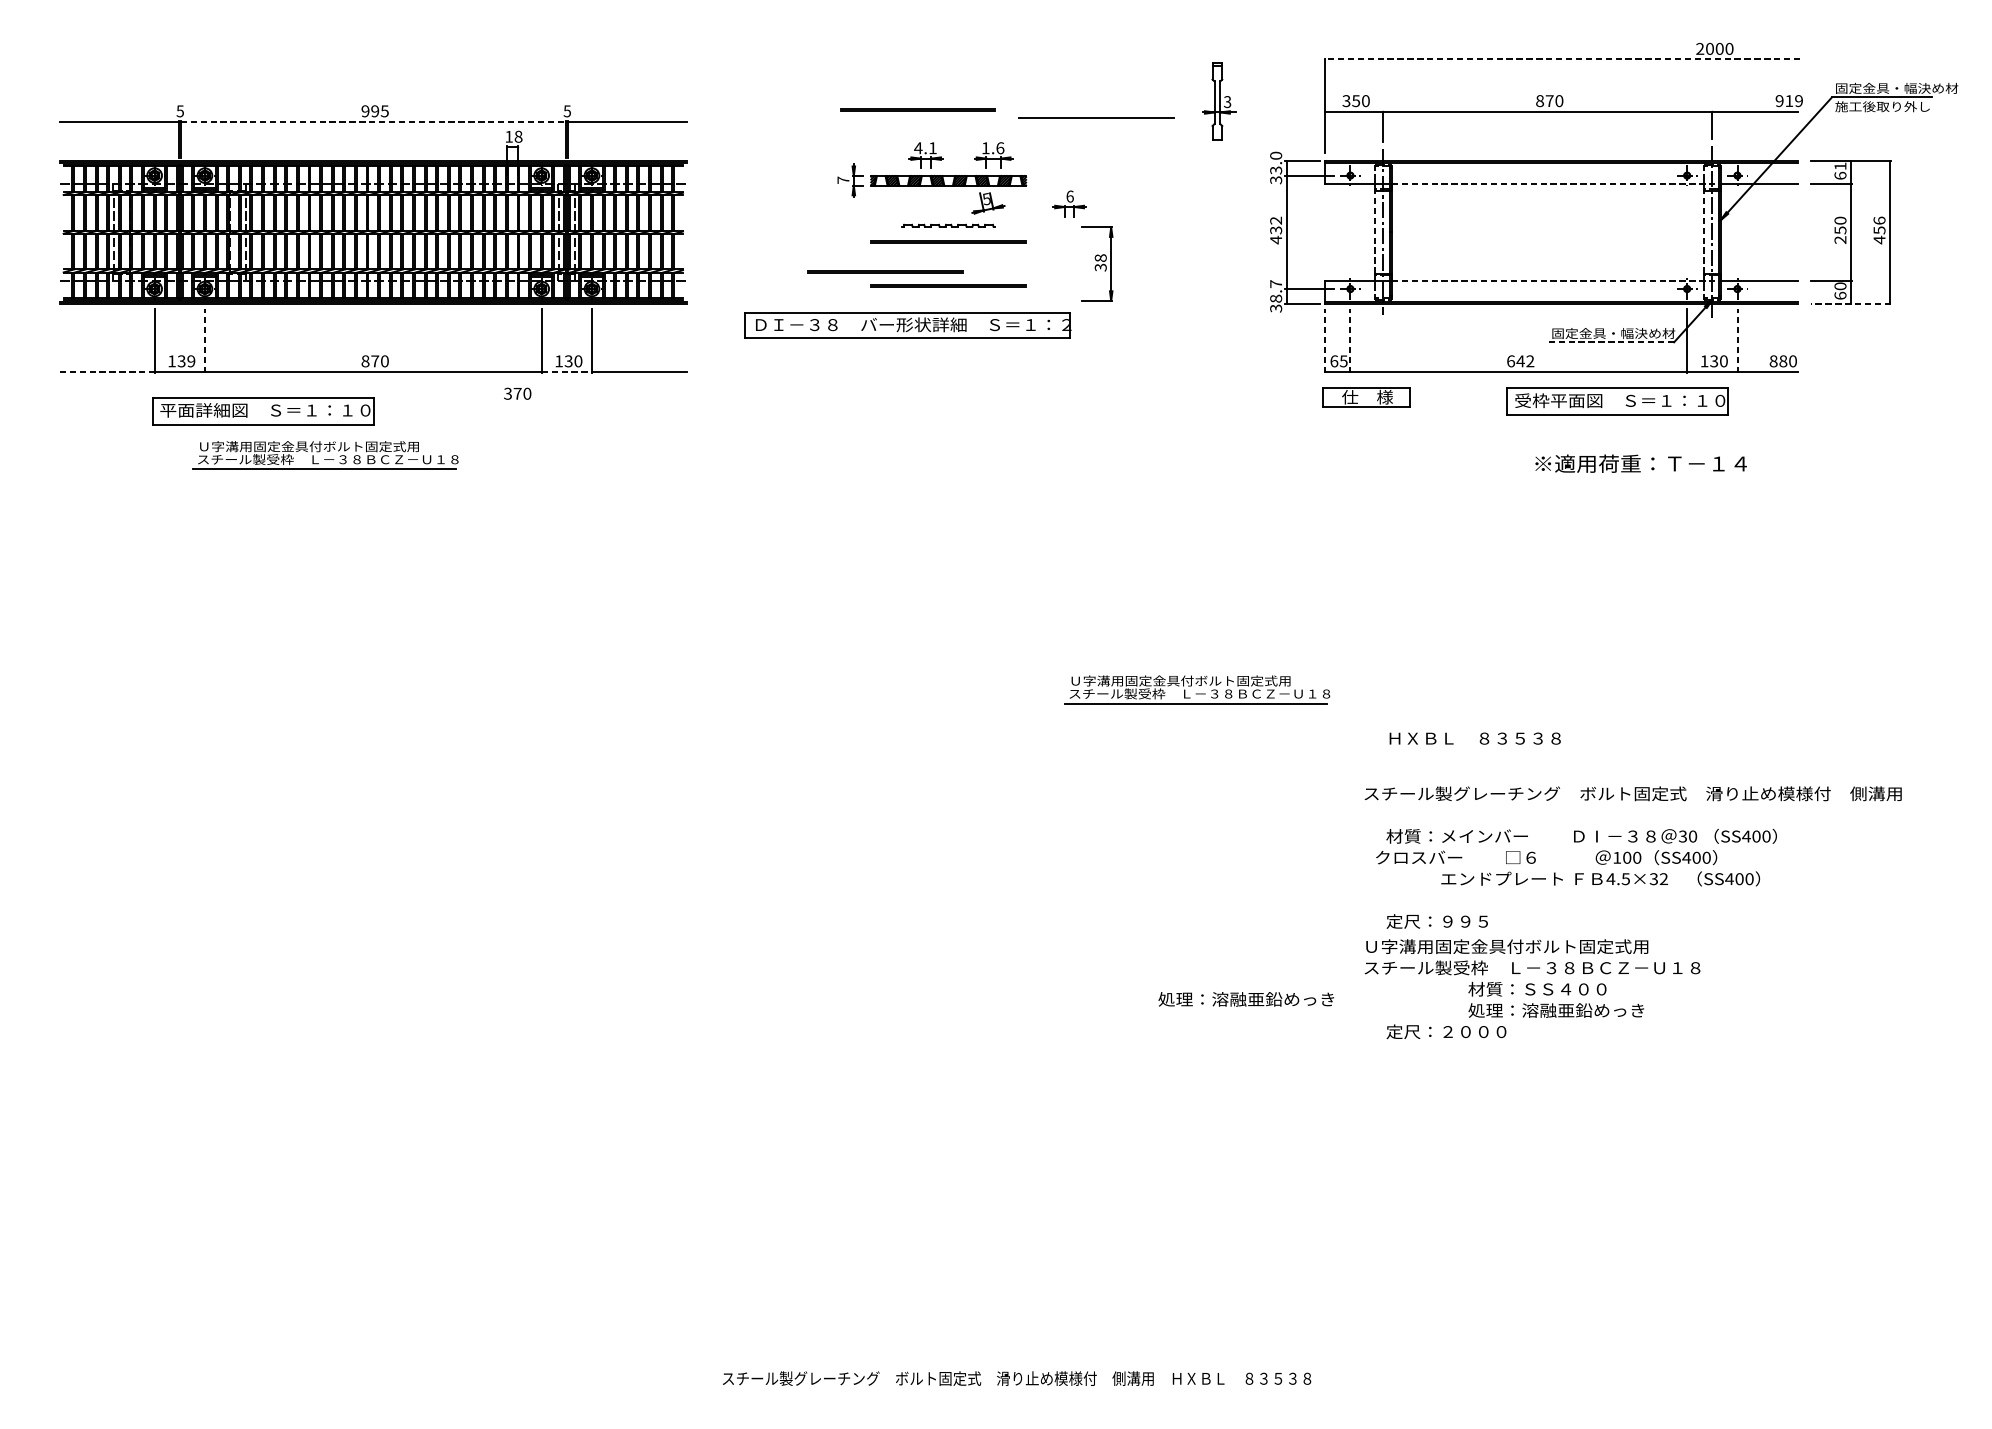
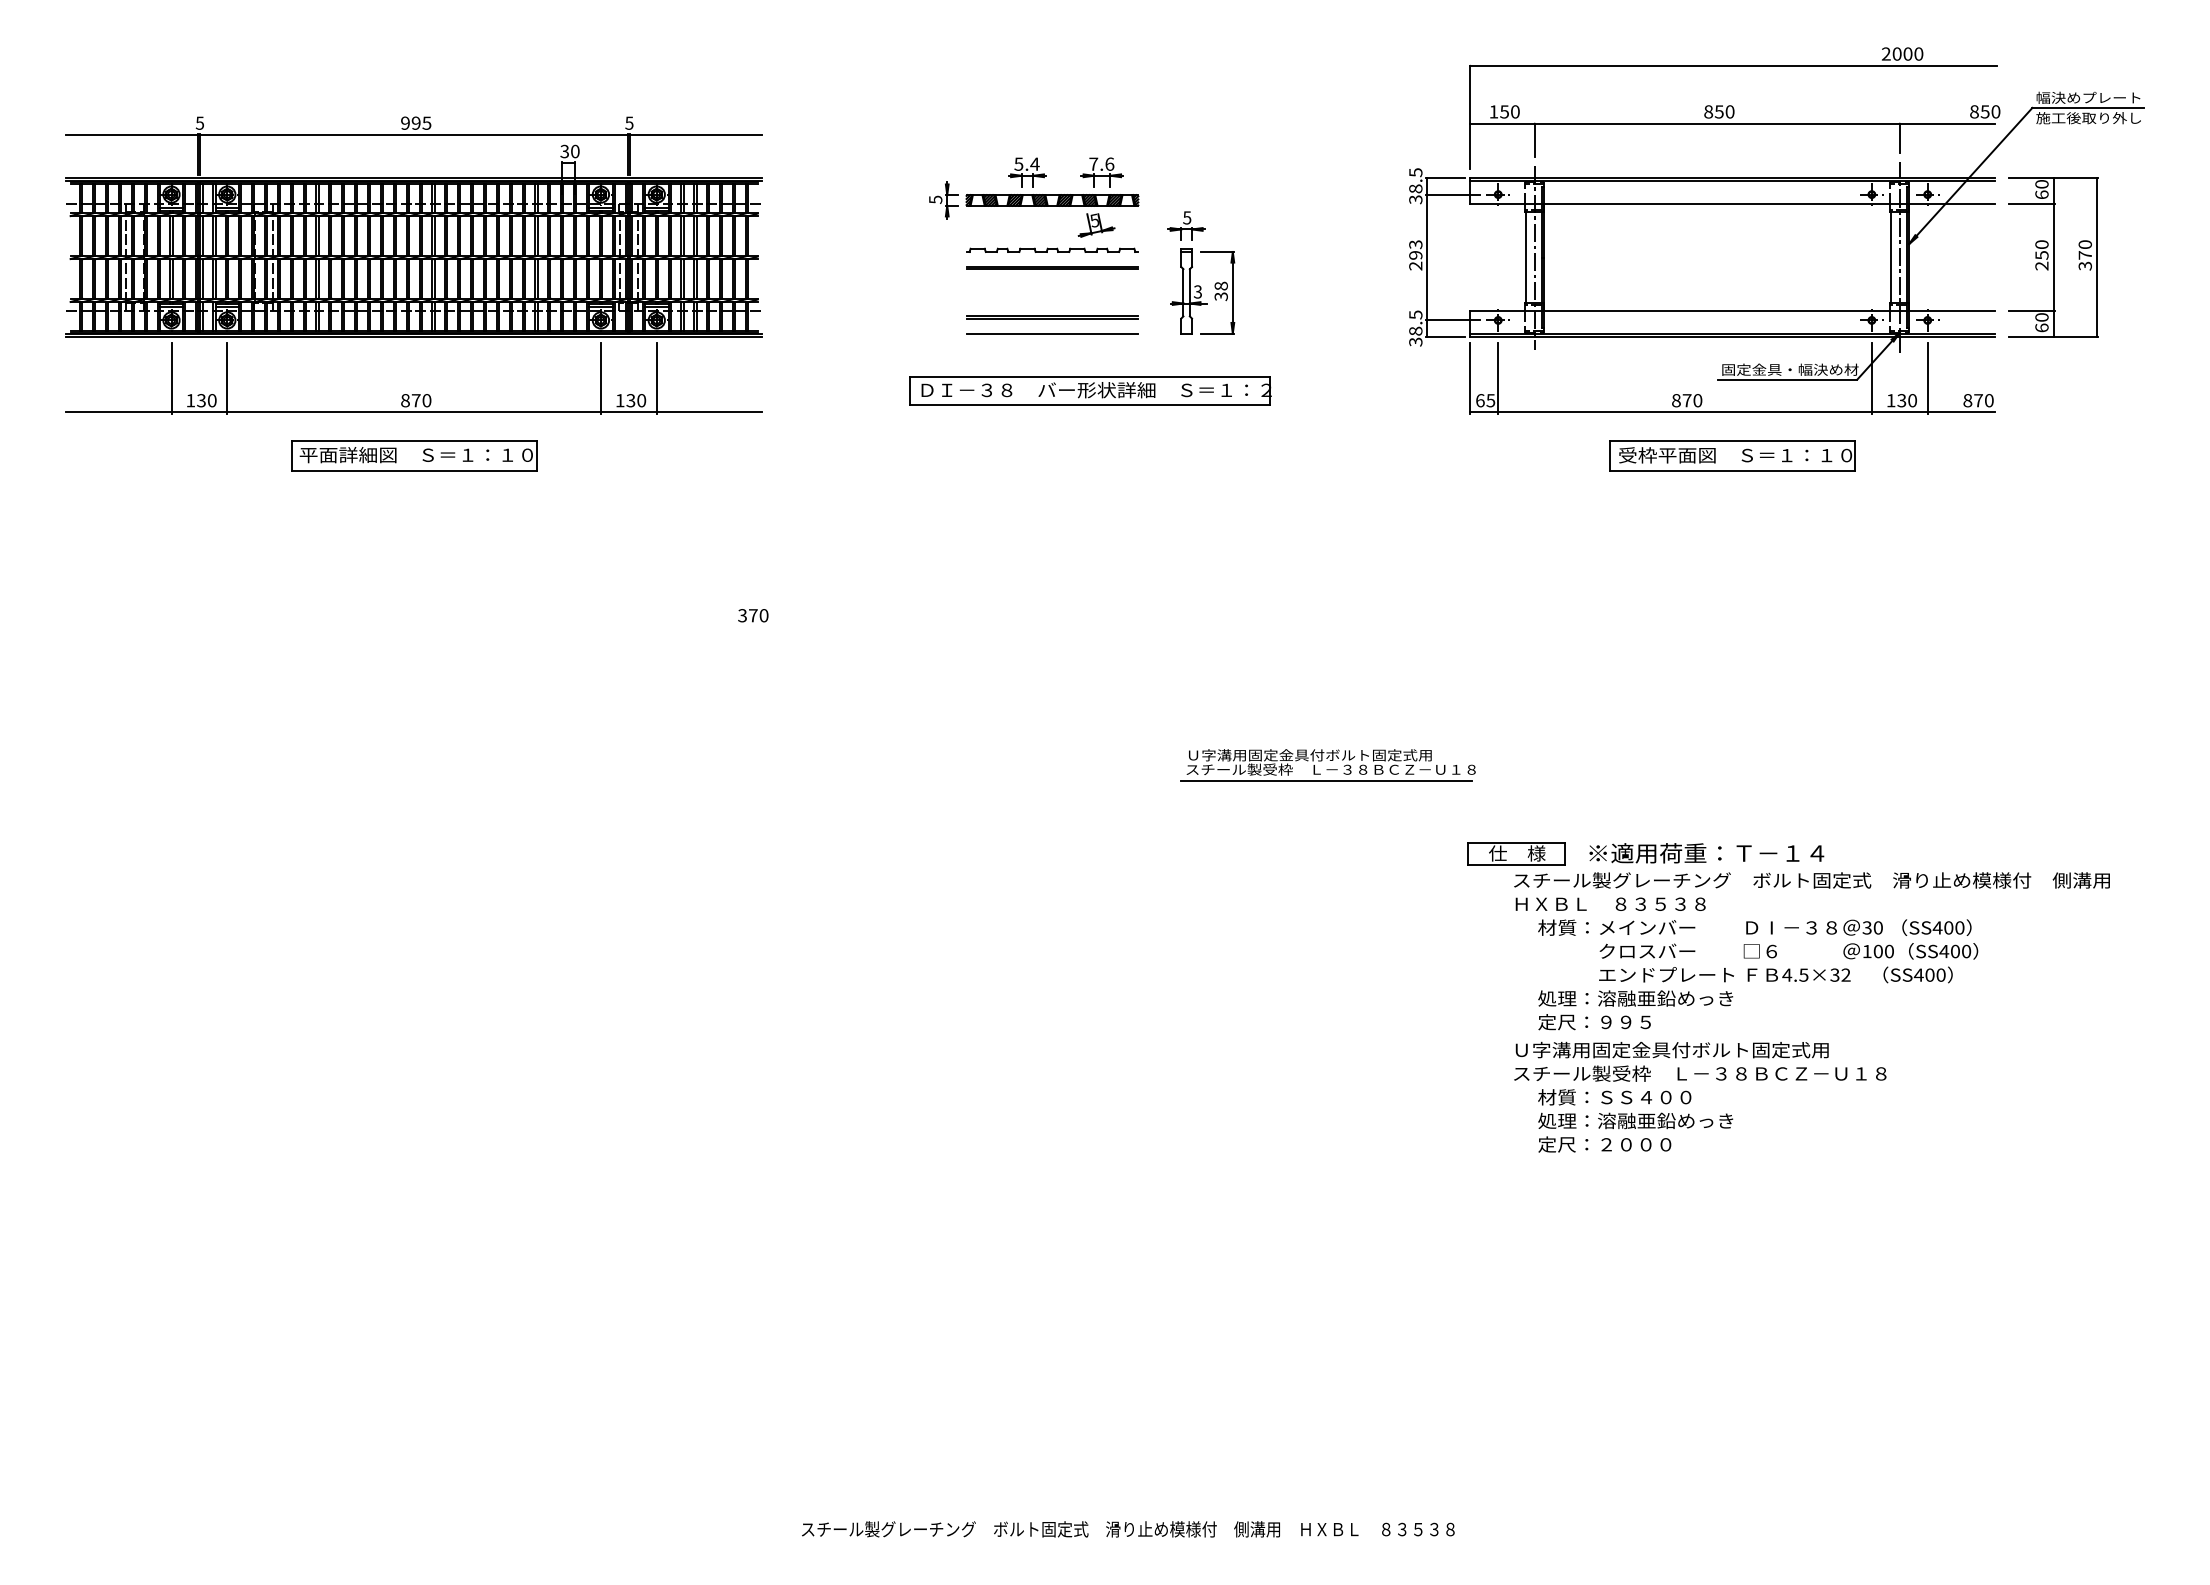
line: (1562, 59) -> (1733, 65), dashed -> solid
text: (1896, 88) -> (2104, 97), 固定金具・幅決め材 -> 幅決めプレート
text: (1346, 100) -> (1493, 111), 350 -> 150
text: (1548, 100) -> (1718, 111), 870 -> 850
text: (1789, 100) -> (1985, 111), 919 -> 850
part: (1219, 101) -> (1188, 291), moved
line: (918, 108) -> (1018, 120), removed
line: (1096, 117) -> (1052, 333), moved
line: (373, 121) -> (414, 134), dashed -> solid
text: (513, 136) -> (569, 151), 18 -> 30
text: (925, 147) -> (1026, 163), 4.1 -> 5.4
text: (985, 147) -> (1093, 163), 1.6 -> 7.6
text: (1275, 162) -> (1415, 180), 33.0 -> 38.5
text: (1840, 166) -> (2041, 184), 61 -> 60
text: (843, 180) -> (935, 199), 7 -> 5
line: (1555, 183) -> (1725, 203), dashed -> solid
text: (1070, 196) -> (1187, 217), 6 -> 5
part: (948, 225) -> (1052, 249), size x1.67
text: (1275, 230) -> (1415, 255), 432 -> 293
text: (1878, 230) -> (2084, 255), 456 -> 370
line: (1374, 232) -> (1525, 257), dashed -> solid
line: (1703, 232) -> (1890, 257), dashed -> solid
line: (885, 271) -> (982, 300), removed
line: (1555, 280) -> (1725, 311), dashed -> solid
text: (1275, 283) -> (1415, 314), 38.7 -> 38.5
line: (1850, 303) -> (2053, 336), dashed -> solid
part: (908, 325) -> (1090, 390), moved
line: (205, 340) -> (227, 377), dashed -> solid
line: (1325, 340) -> (1470, 377), dashed -> solid
line: (1350, 340) -> (1498, 377), dashed -> solid
line: (1737, 340) -> (1927, 377), dashed -> solid
line: (1611, 342) -> (1787, 379), dashed -> solid
text: (190, 361) -> (211, 400), 139 -> 130
text: (1521, 361) -> (1687, 400), 642 -> 870
text: (1783, 361) -> (1978, 400), 880 -> 870
line: (106, 372) -> (118, 412), dashed -> solid
line: (566, 372) -> (628, 412), dashed -> solid
text: (517, 393) -> (753, 615), moved
part: (1366, 397) -> (1516, 853), moved
part: (1617, 400) -> (1732, 455), moved
part: (263, 410) -> (414, 455), moved
part: (324, 455) -> (360, 505), removed
text: (1640, 463) -> (1706, 853), moved
text: (1475, 737) -> (1610, 903), moved
text: (1546, 857) -> (1788, 951), moved
text: (1246, 999) -> (1635, 998), moved
text: (1556, 1000) -> (1635, 1109), moved

